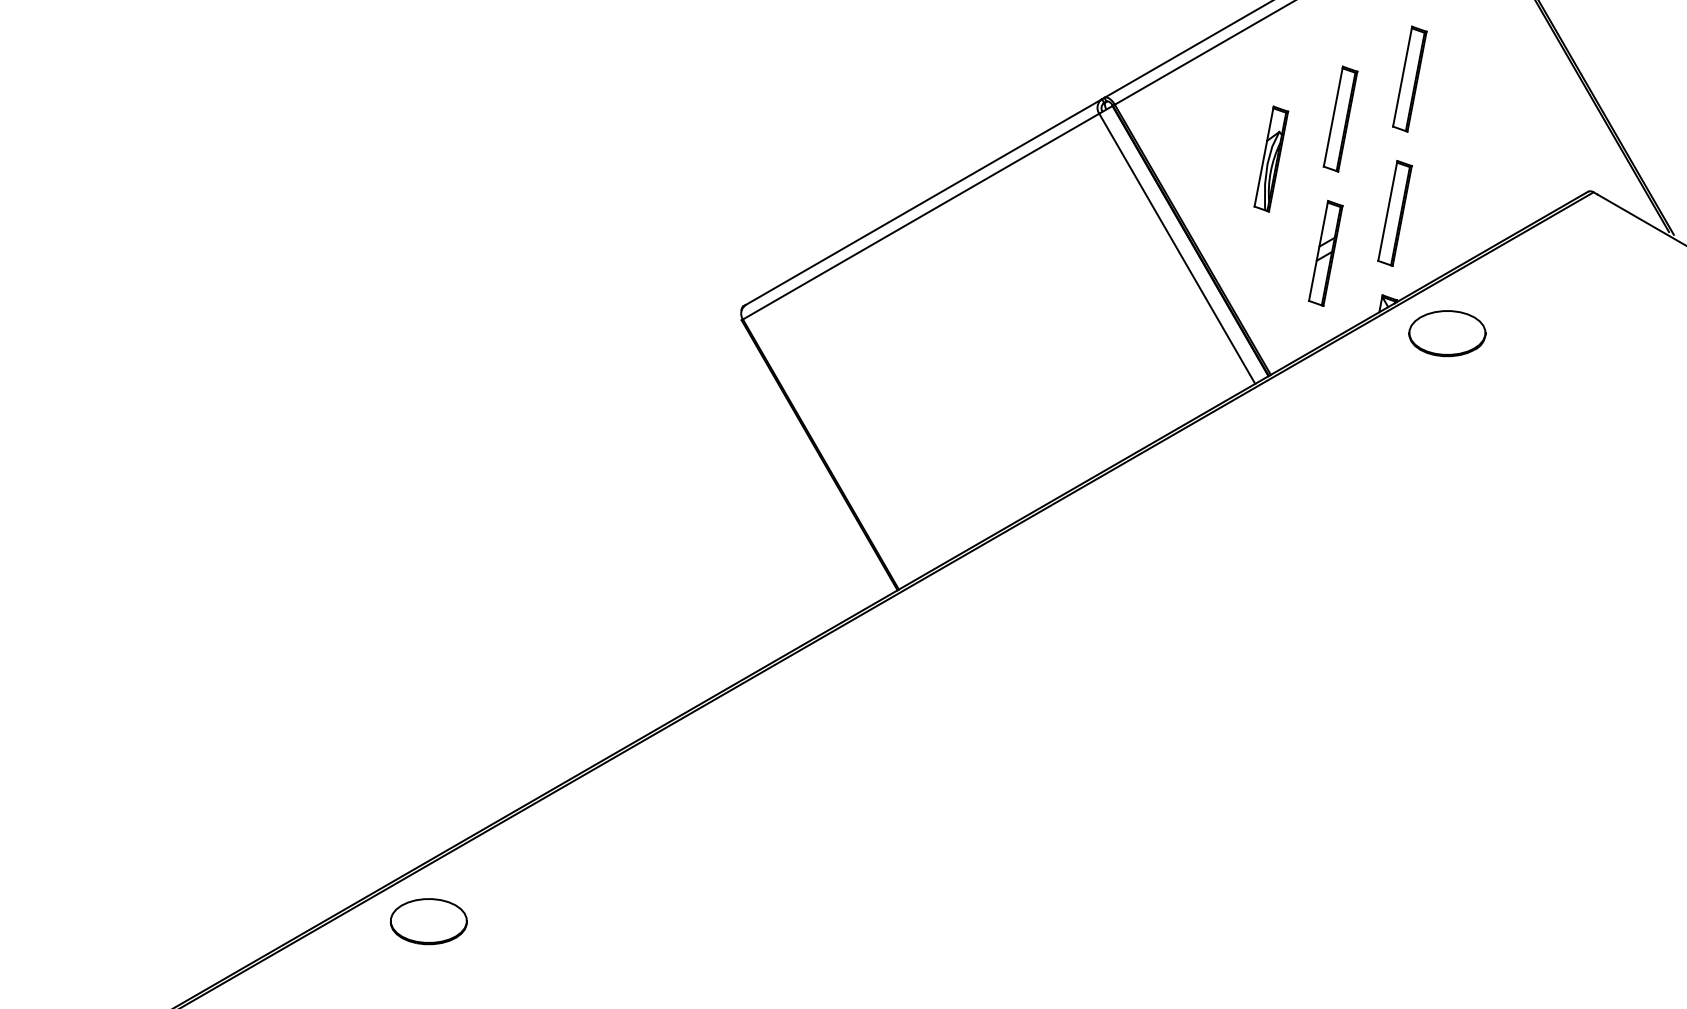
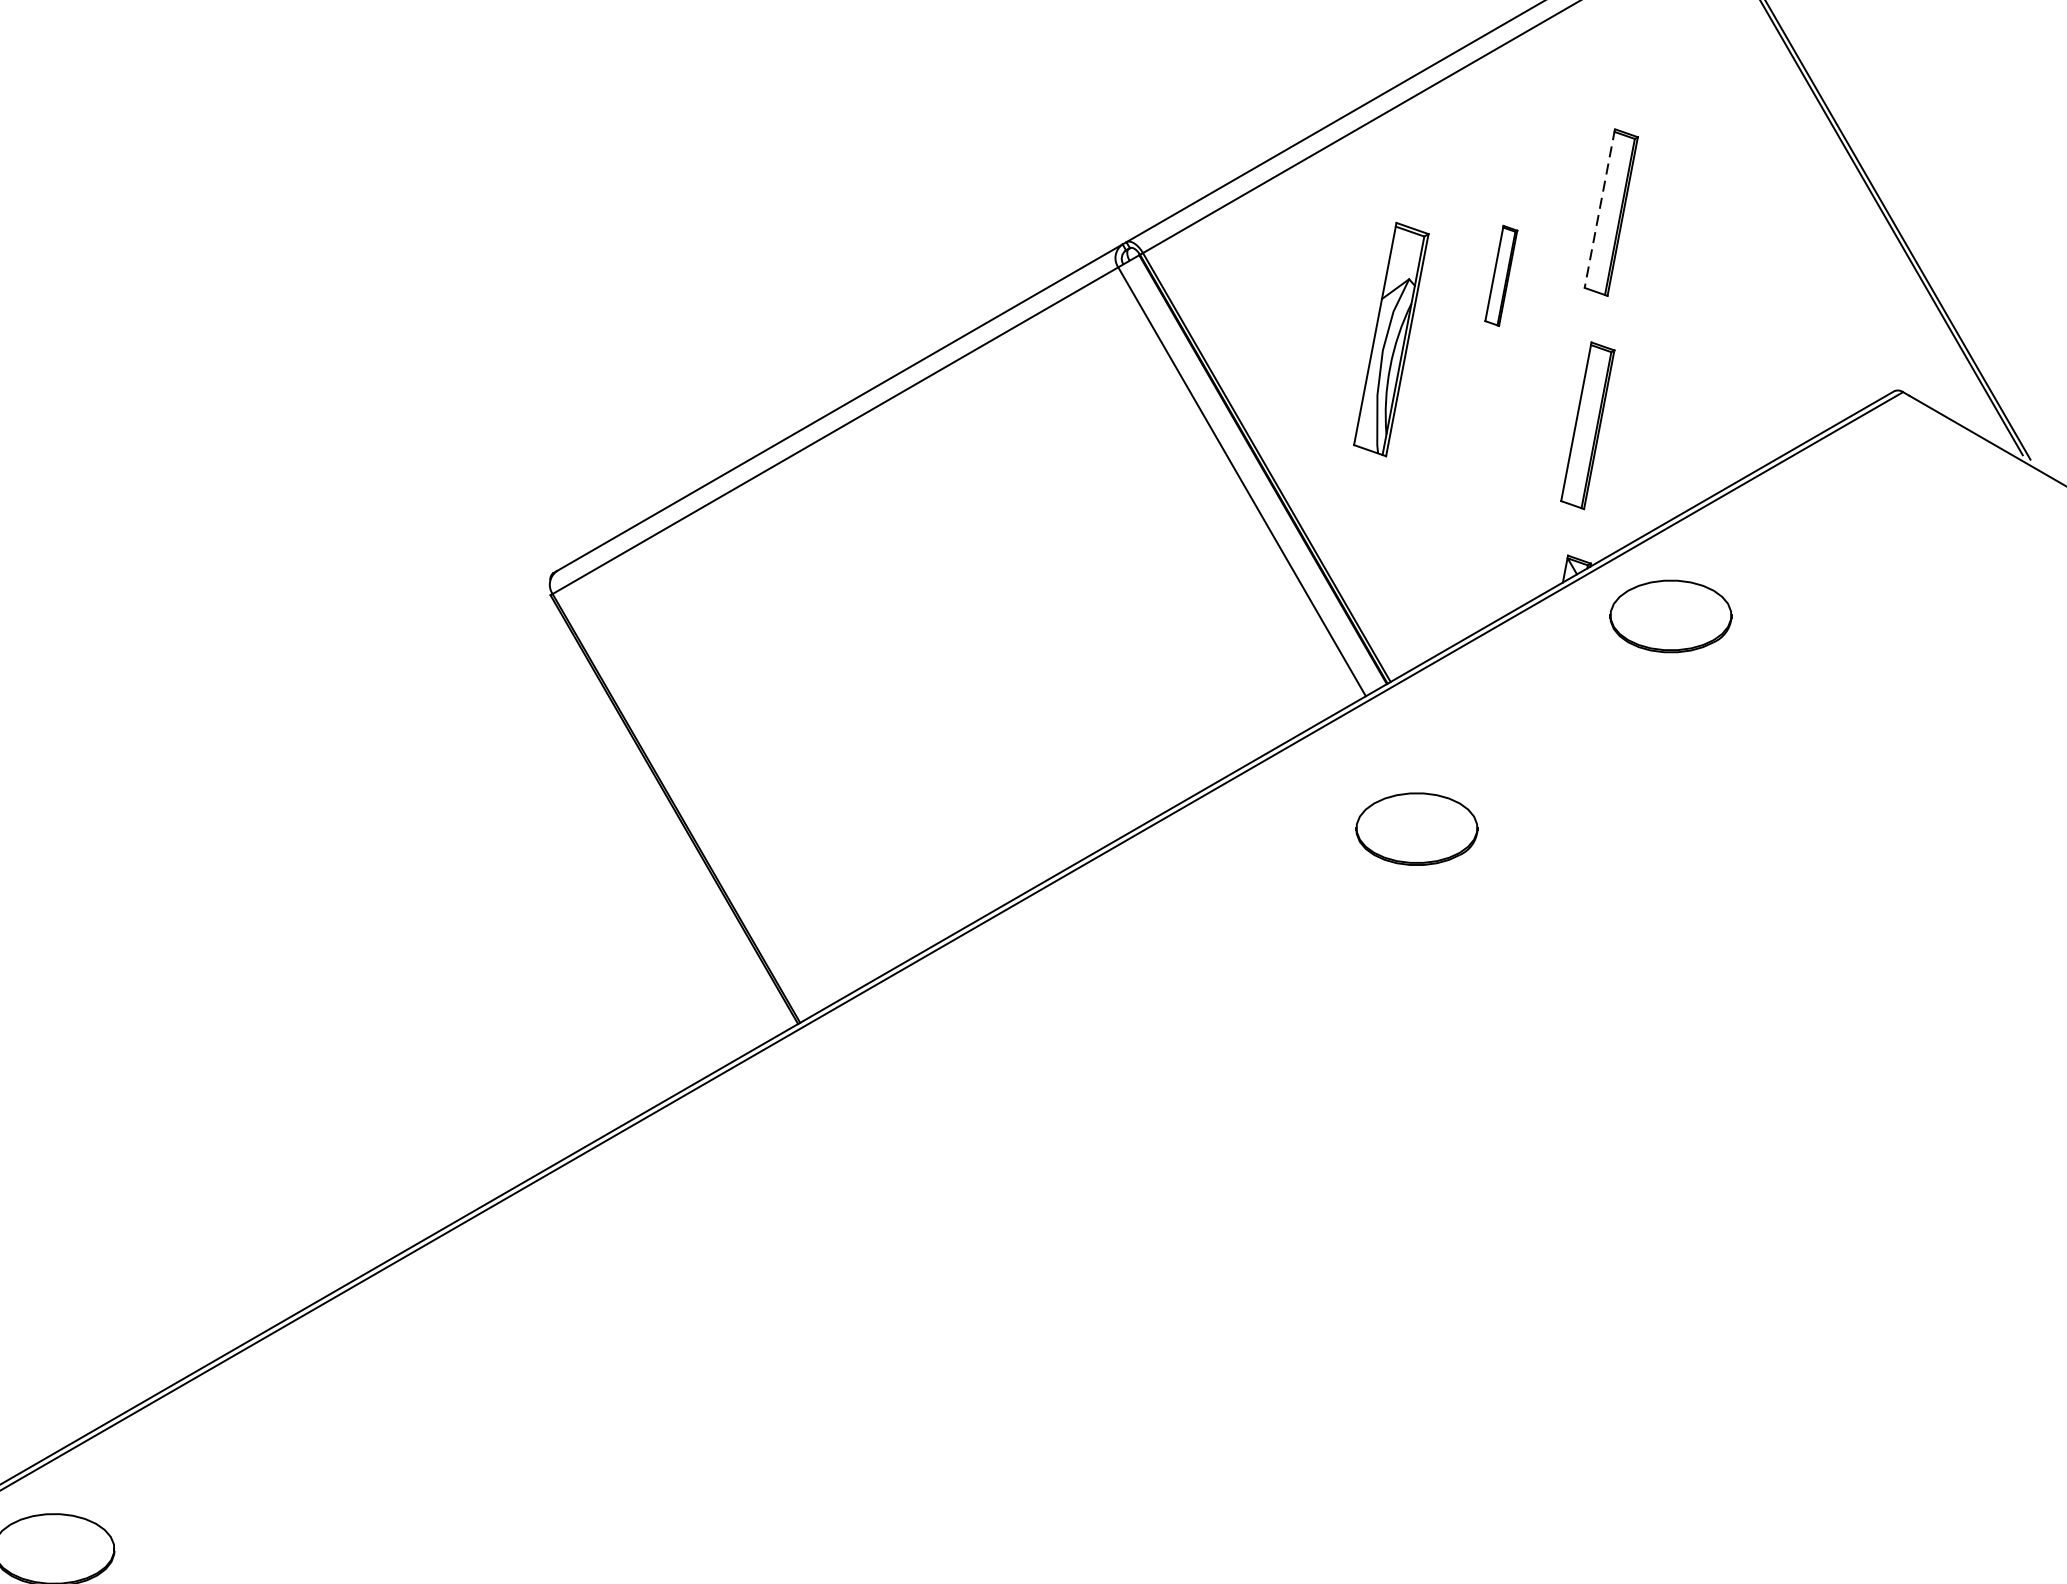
line: (1402, 76) -> (1599, 208), solid -> dashed
part: (1340, 118) -> (1501, 274), size x0.6
part: (1271, 158) -> (1391, 338), size x1.4
part: (1325, 252) -> (1477, 487), removed
part: (1287, 467) -> (1417, 829), added

